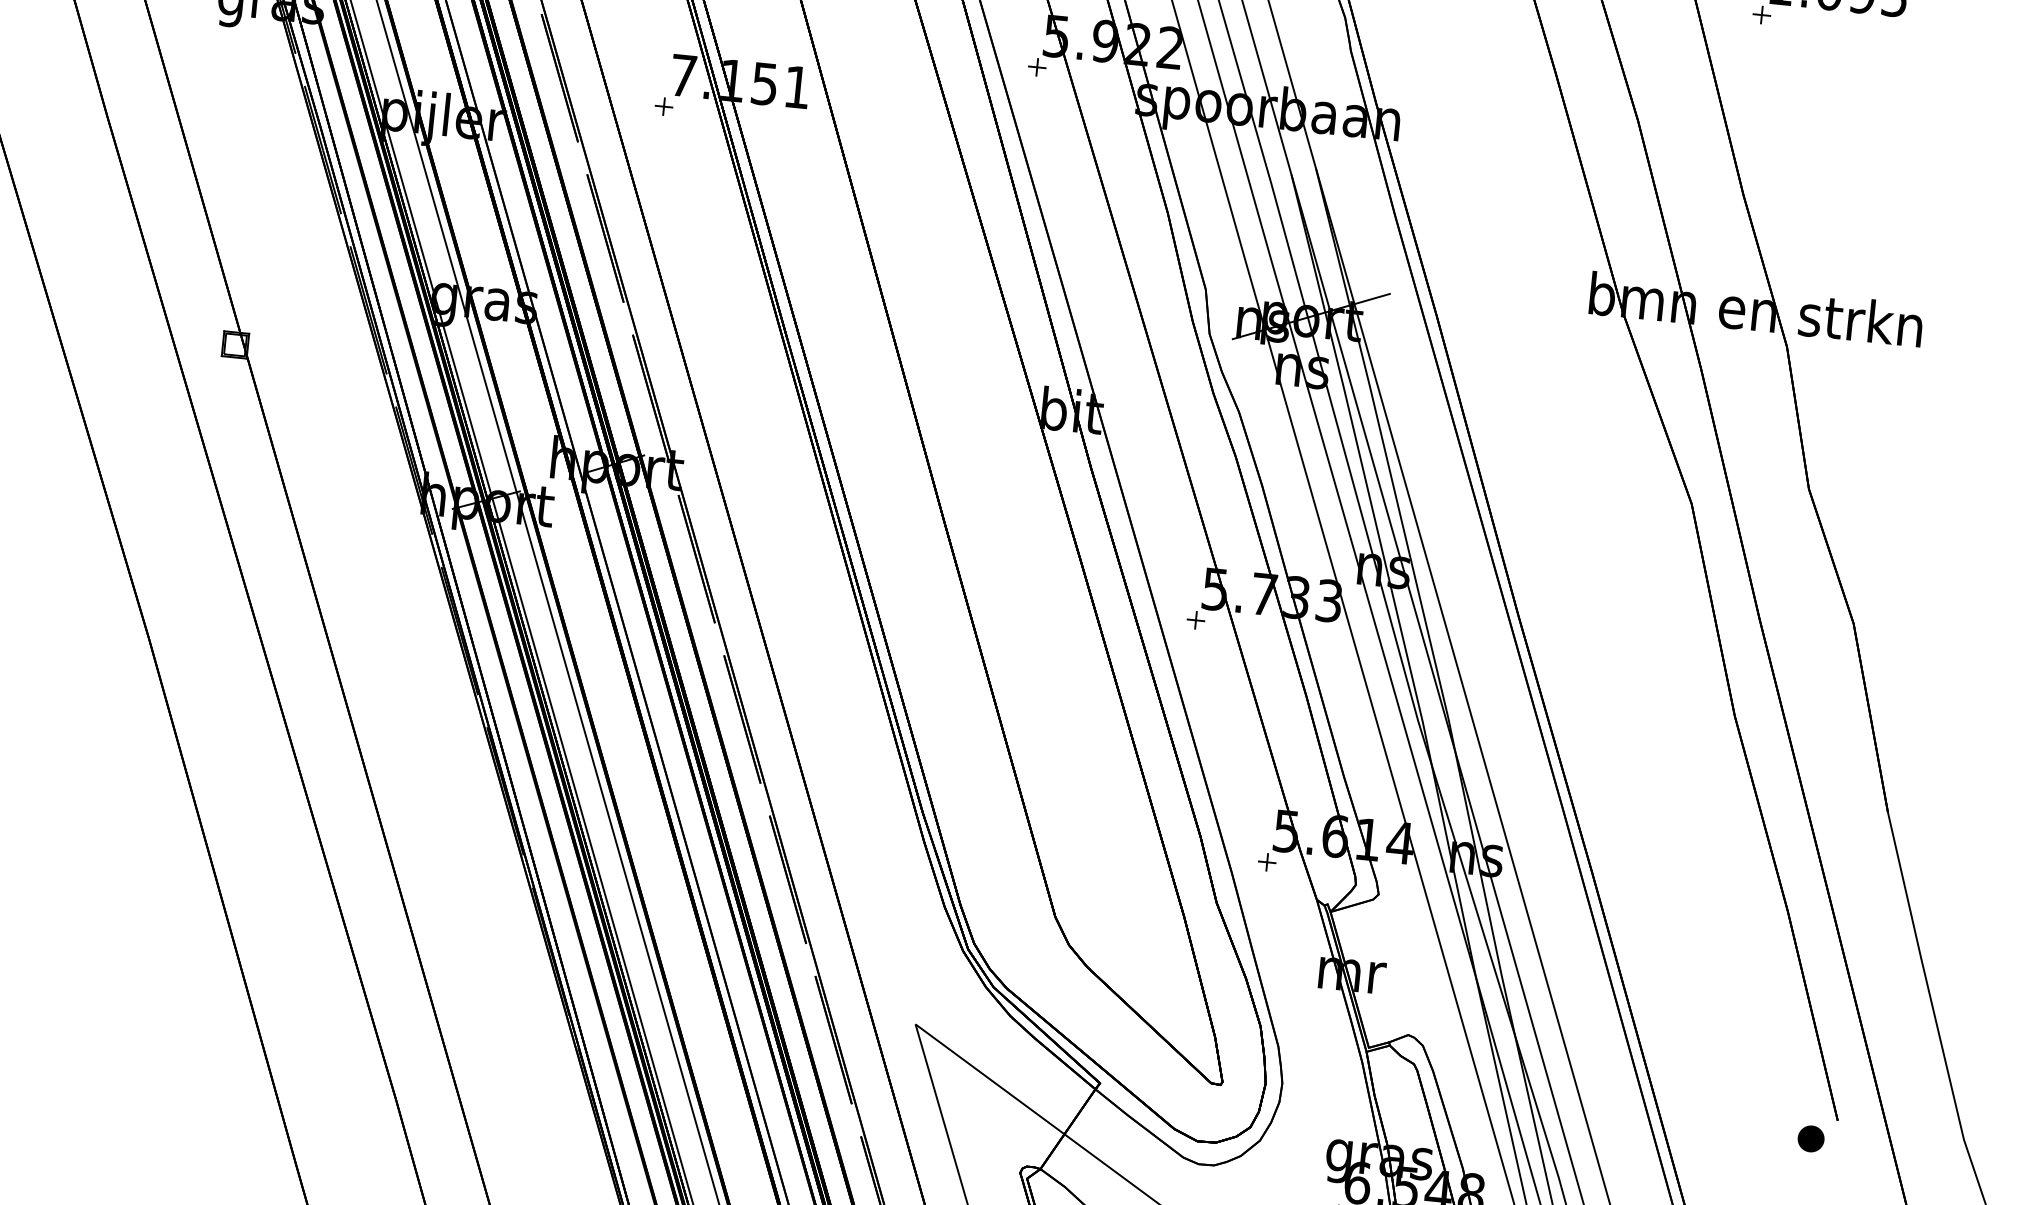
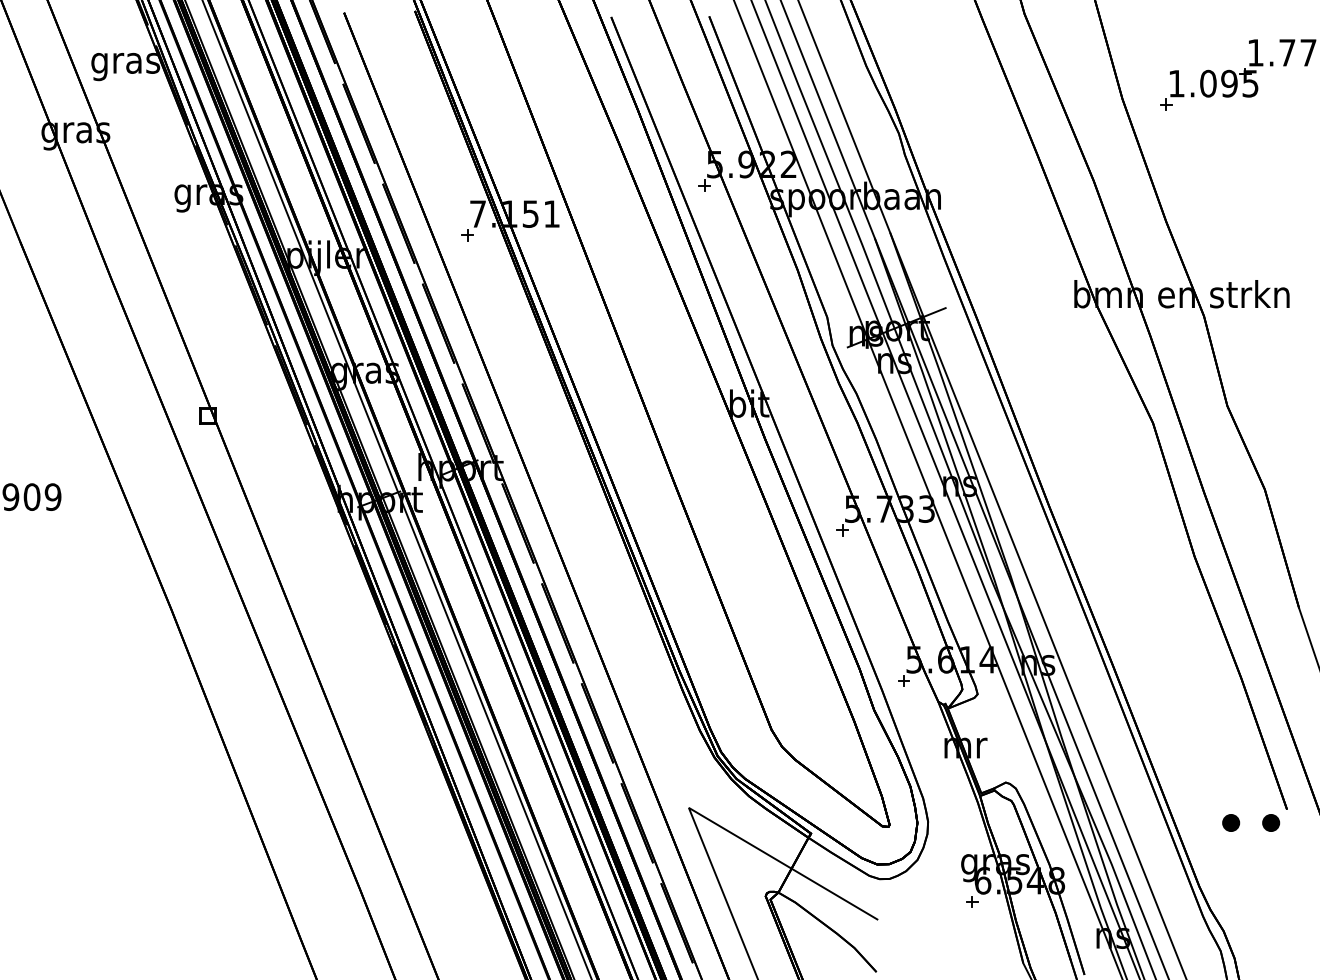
part: (1750, 1131) -> (1231, 822), added

